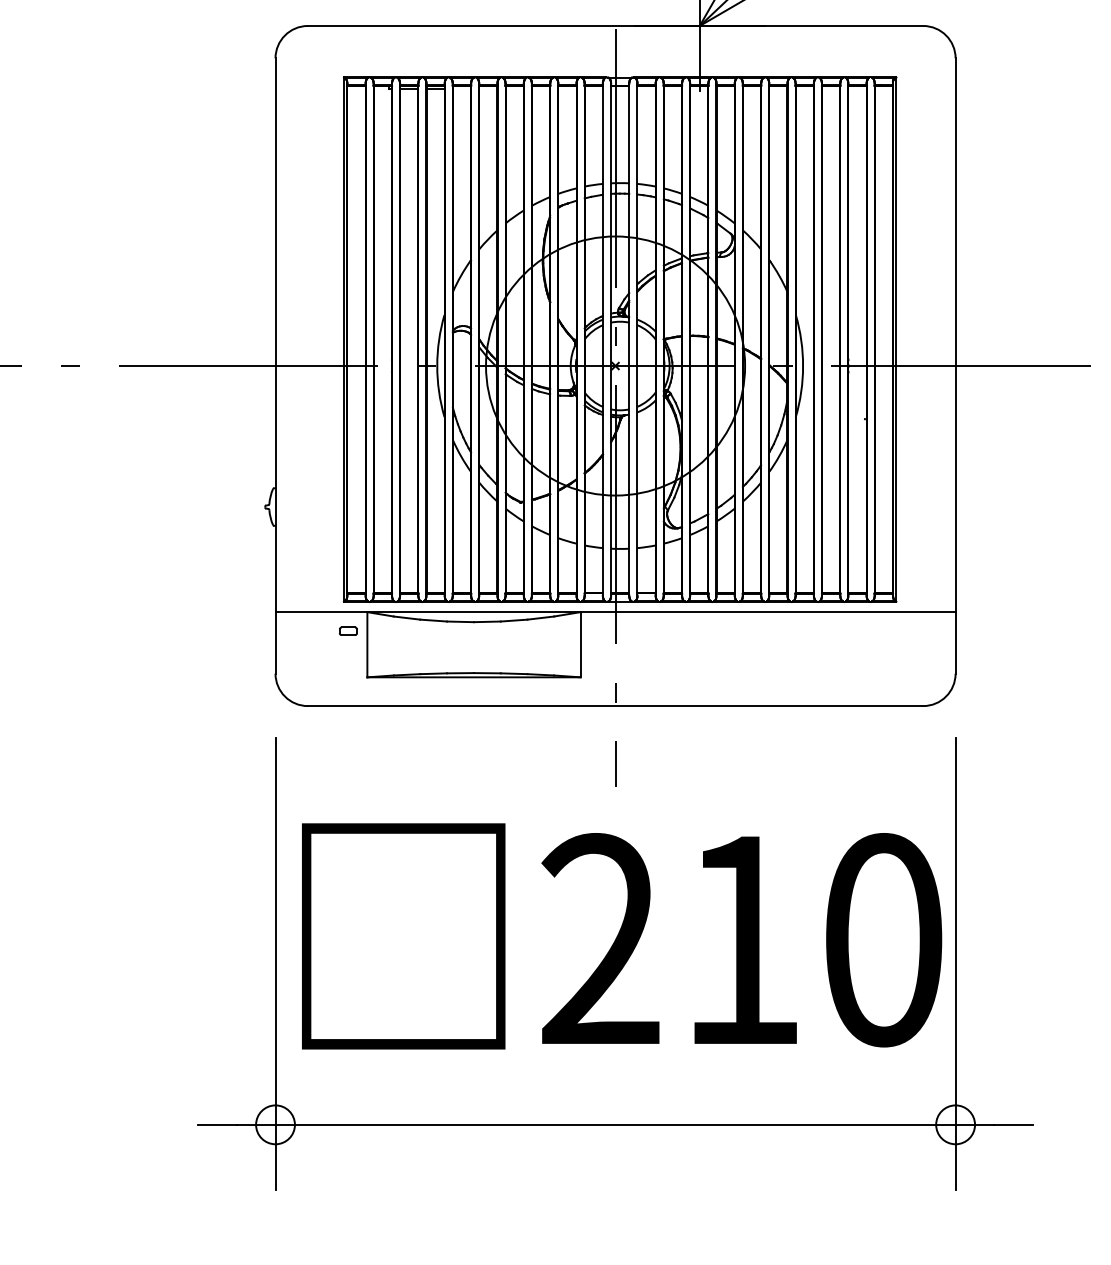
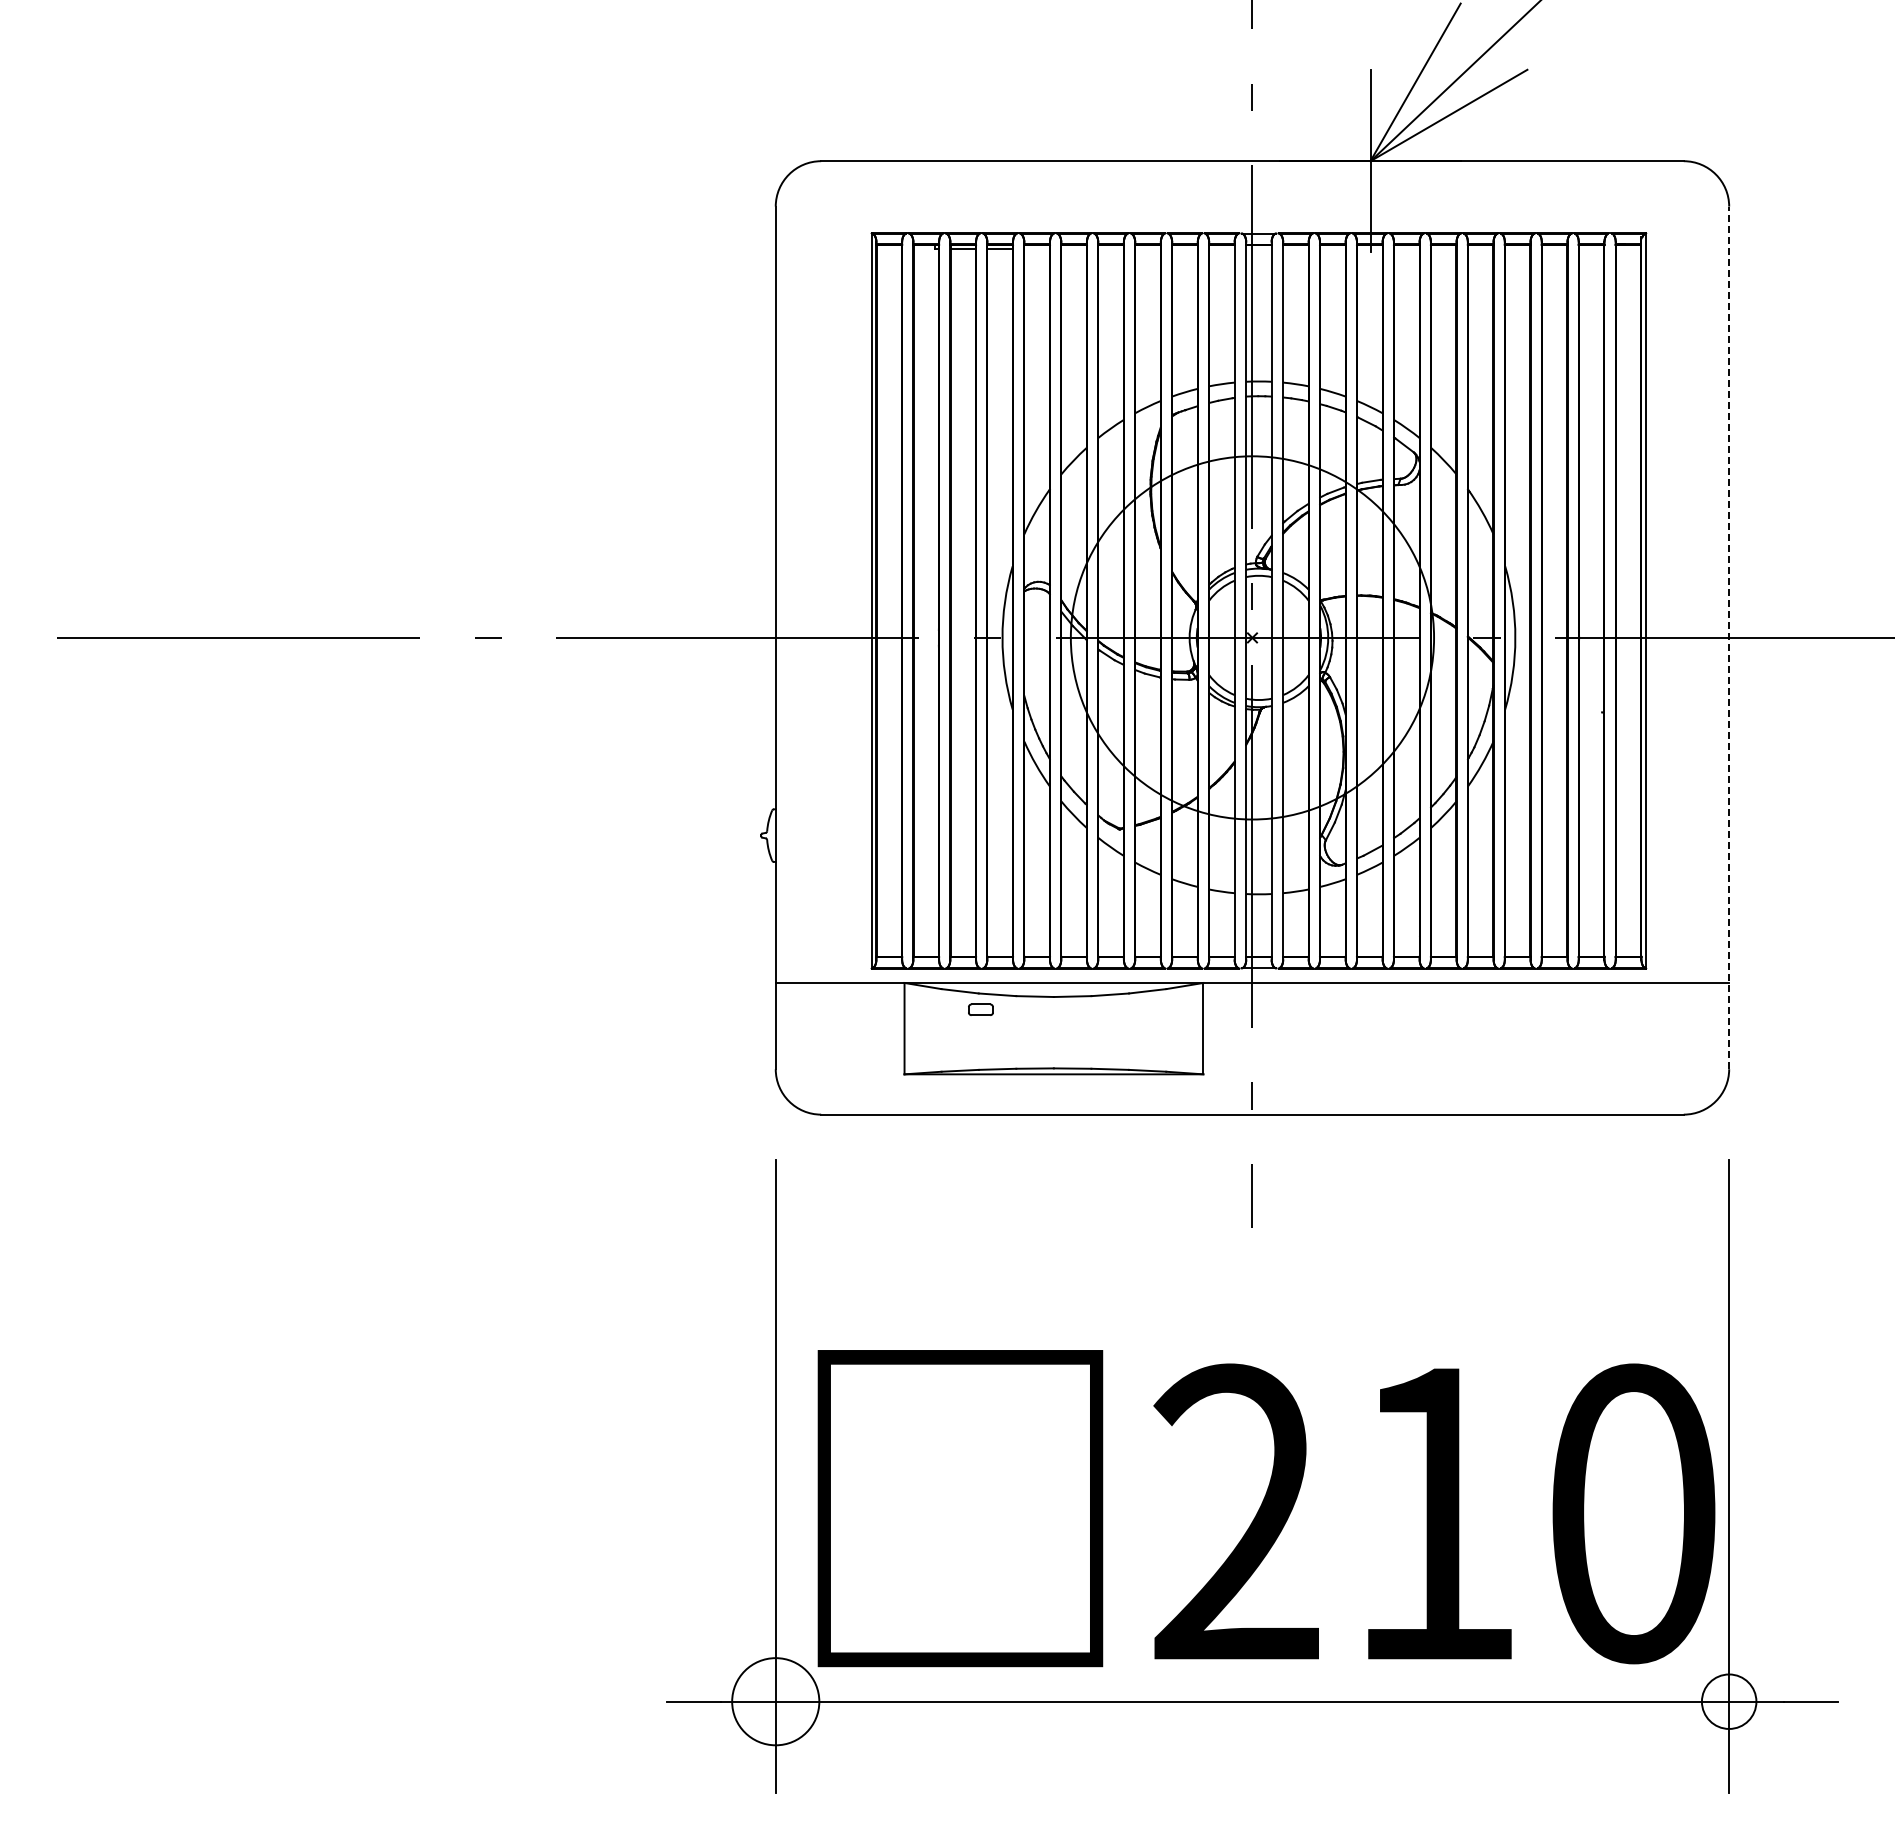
line: (955, 365) -> (1729, 637), solid -> dashed
part: (348, 631) -> (980, 1009), moved
text: (622, 936) -> (1266, 1508), moved
circle: (275, 1124) -> (775, 1701), size x1.6

